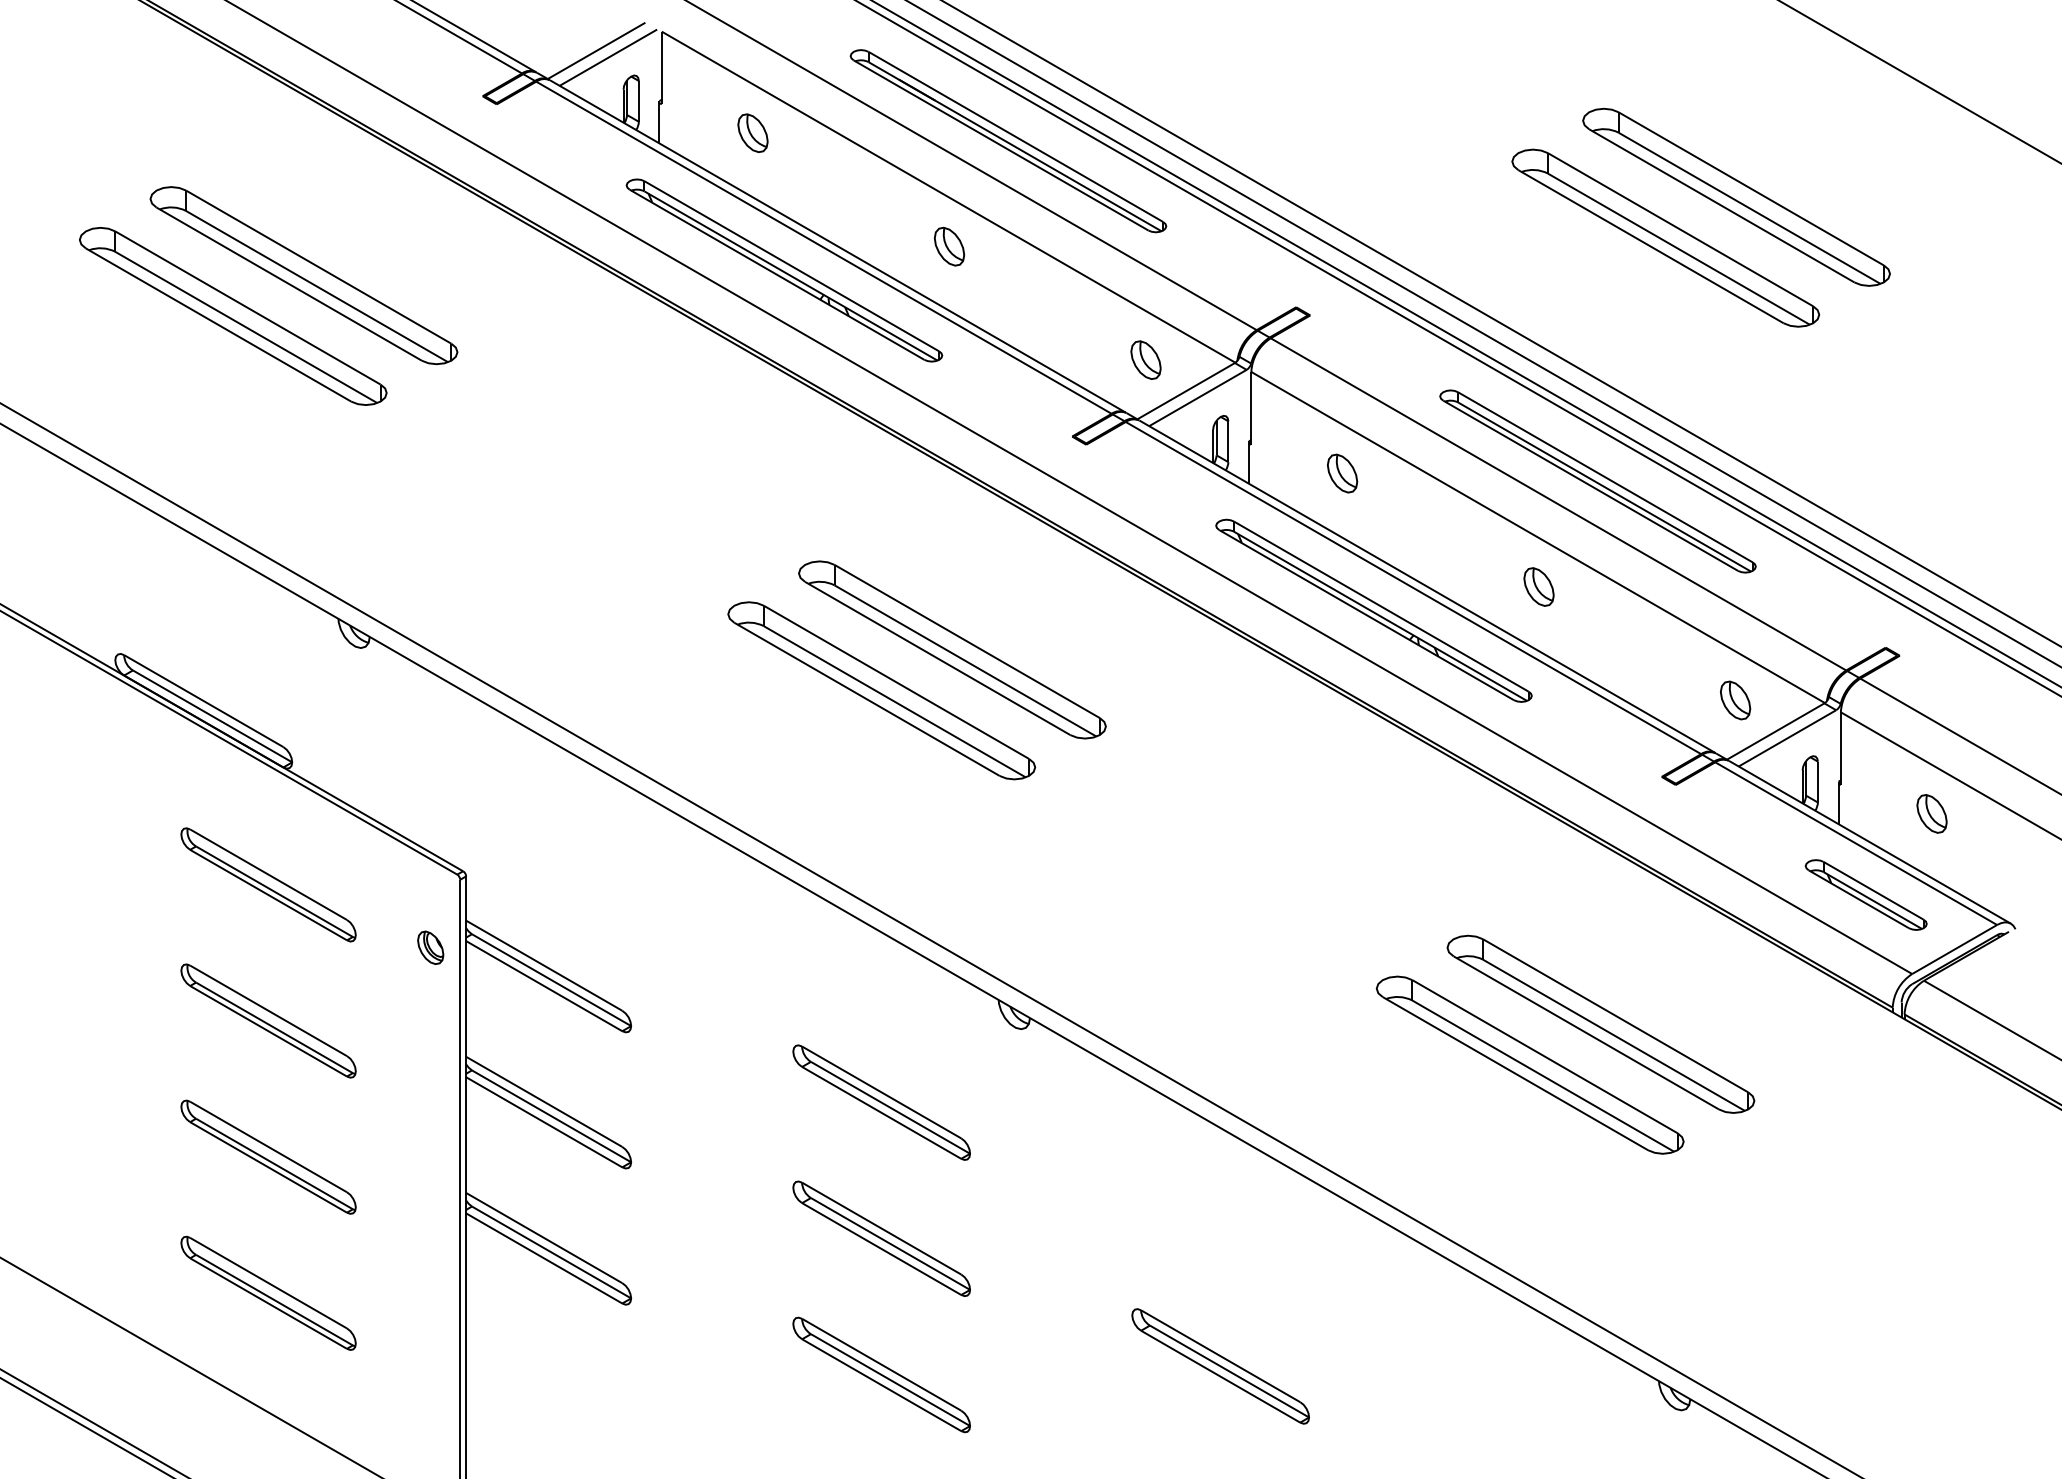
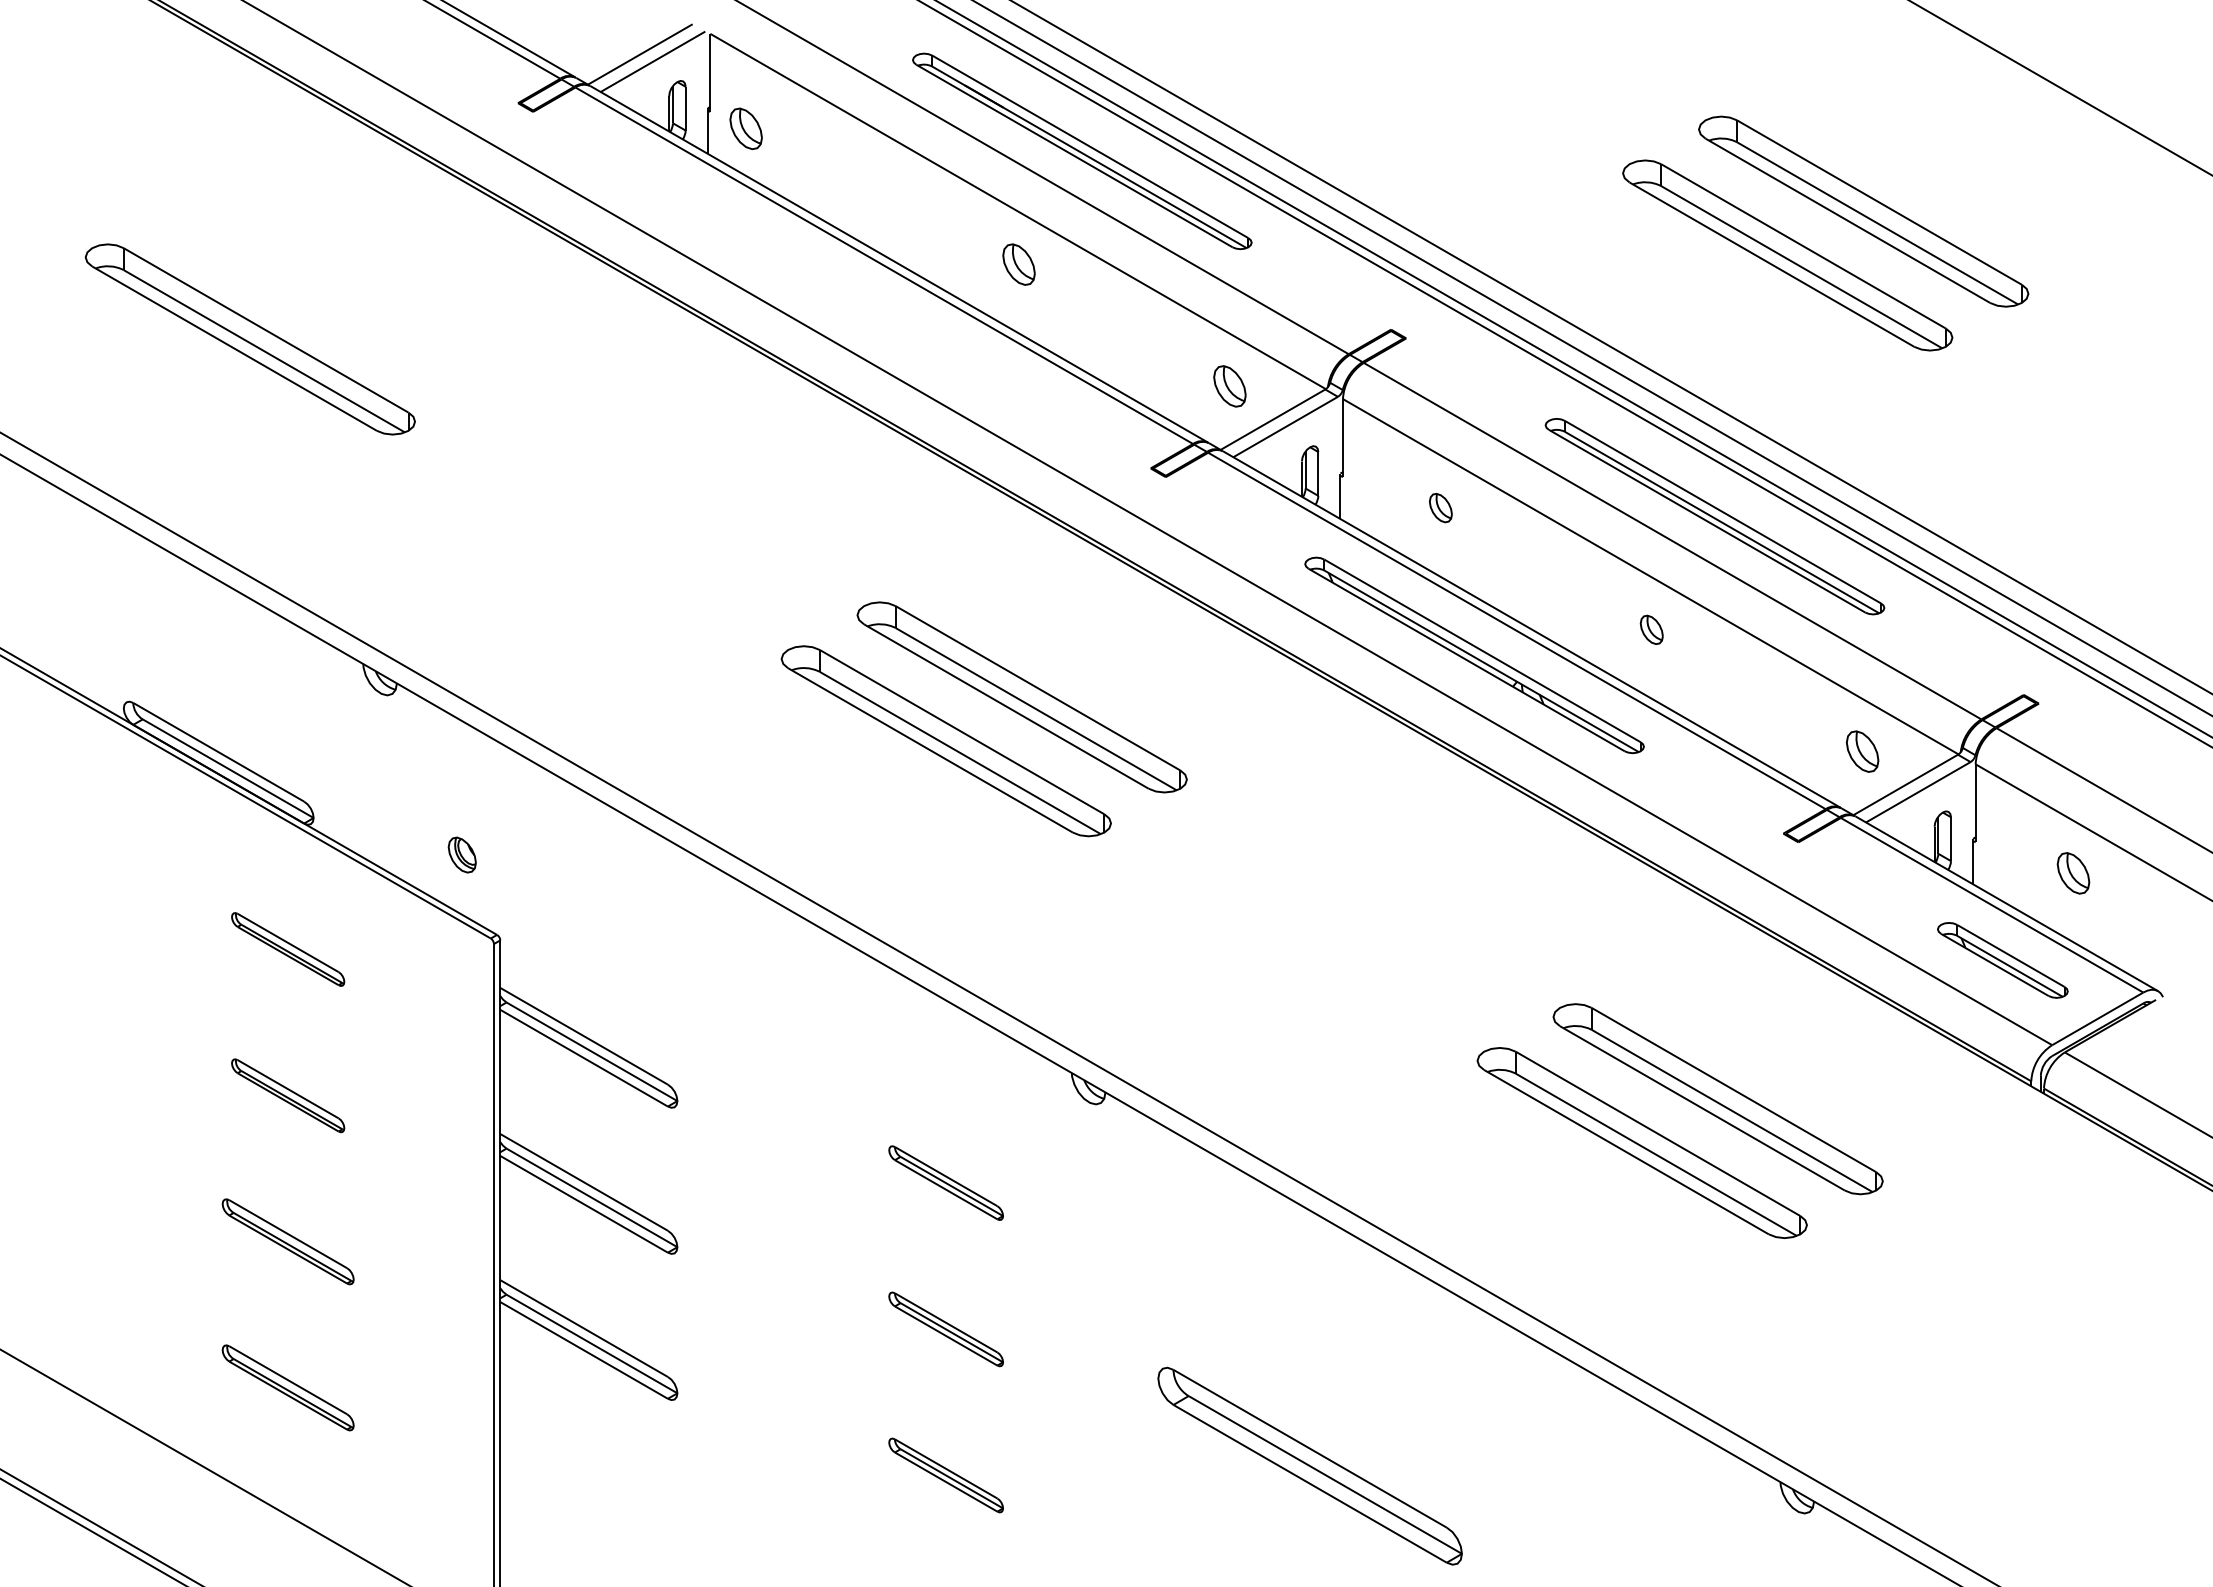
part: (752, 132) -> (745, 128), moved
part: (784, 269) -> (841, 289), removed
part: (303, 275) -> (325, 295), removed
part: (1342, 473) -> (1440, 507), size x0.7
part: (1538, 586) -> (1651, 629), size x0.7
part: (267, 884) -> (287, 949), size x0.6
part: (429, 947) -> (461, 854), moved
part: (267, 1020) -> (287, 1095), size x0.6
part: (880, 1101) -> (945, 1182), size x0.6
part: (267, 1156) -> (287, 1241), size x0.7
part: (880, 1238) -> (945, 1329), size x0.6
part: (267, 1292) -> (287, 1387), size x0.7
part: (1220, 1366) -> (1309, 1466), size x1.6
part: (880, 1374) -> (945, 1475), size x0.6

